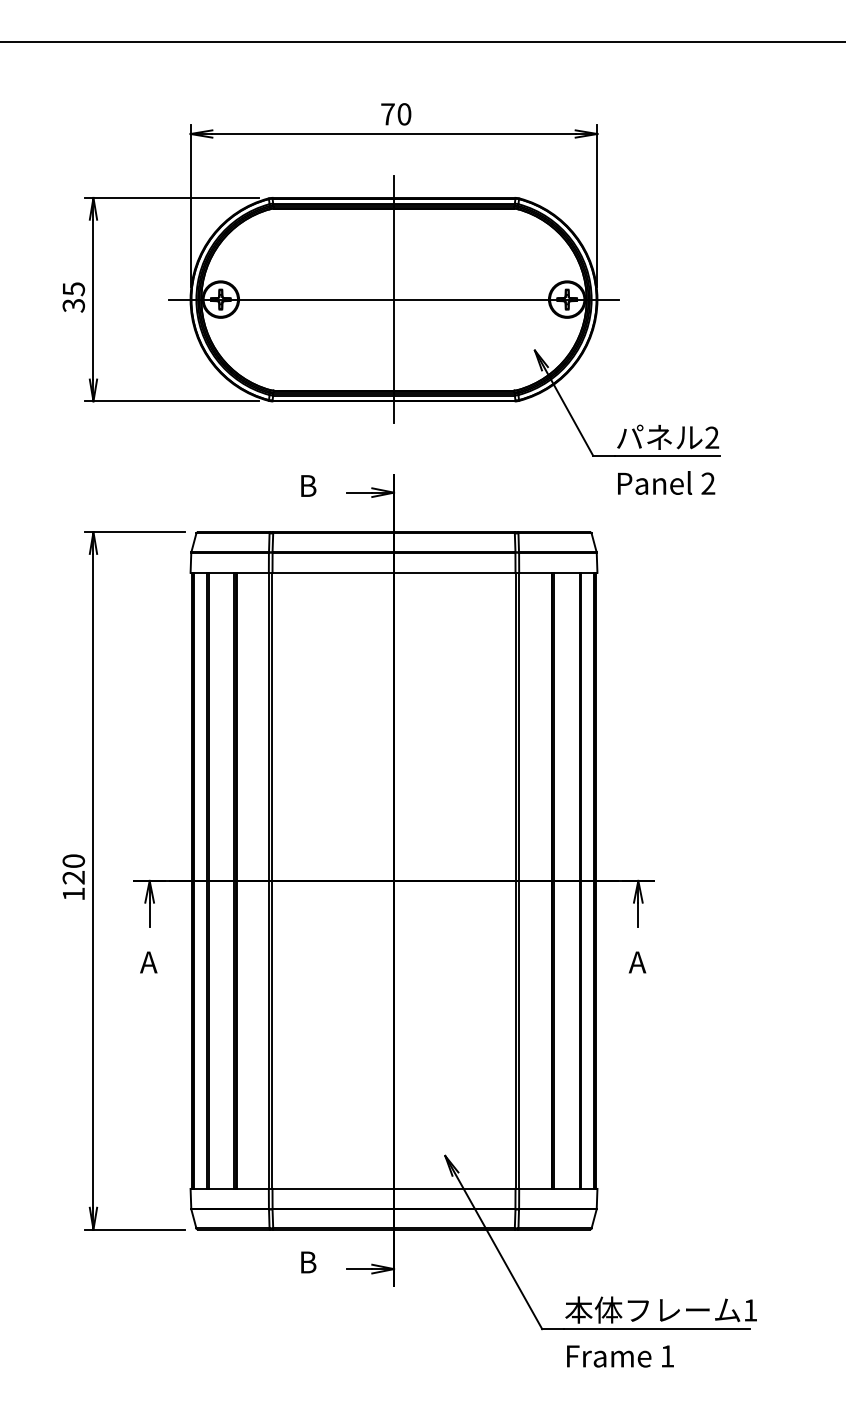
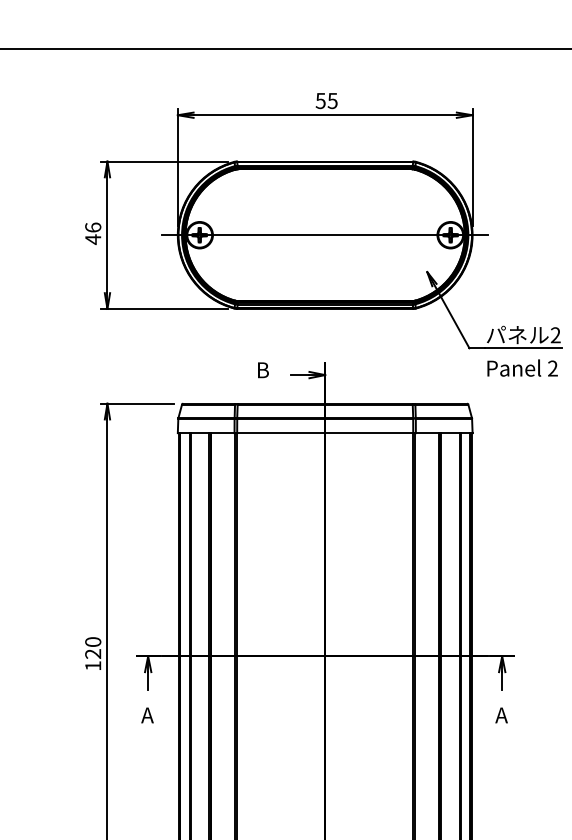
text: (395, 114) -> (326, 101), 70 -> 55
text: (73, 297) -> (92, 233), 35 -> 46
line: (394, 299) -> (325, 235), removed

